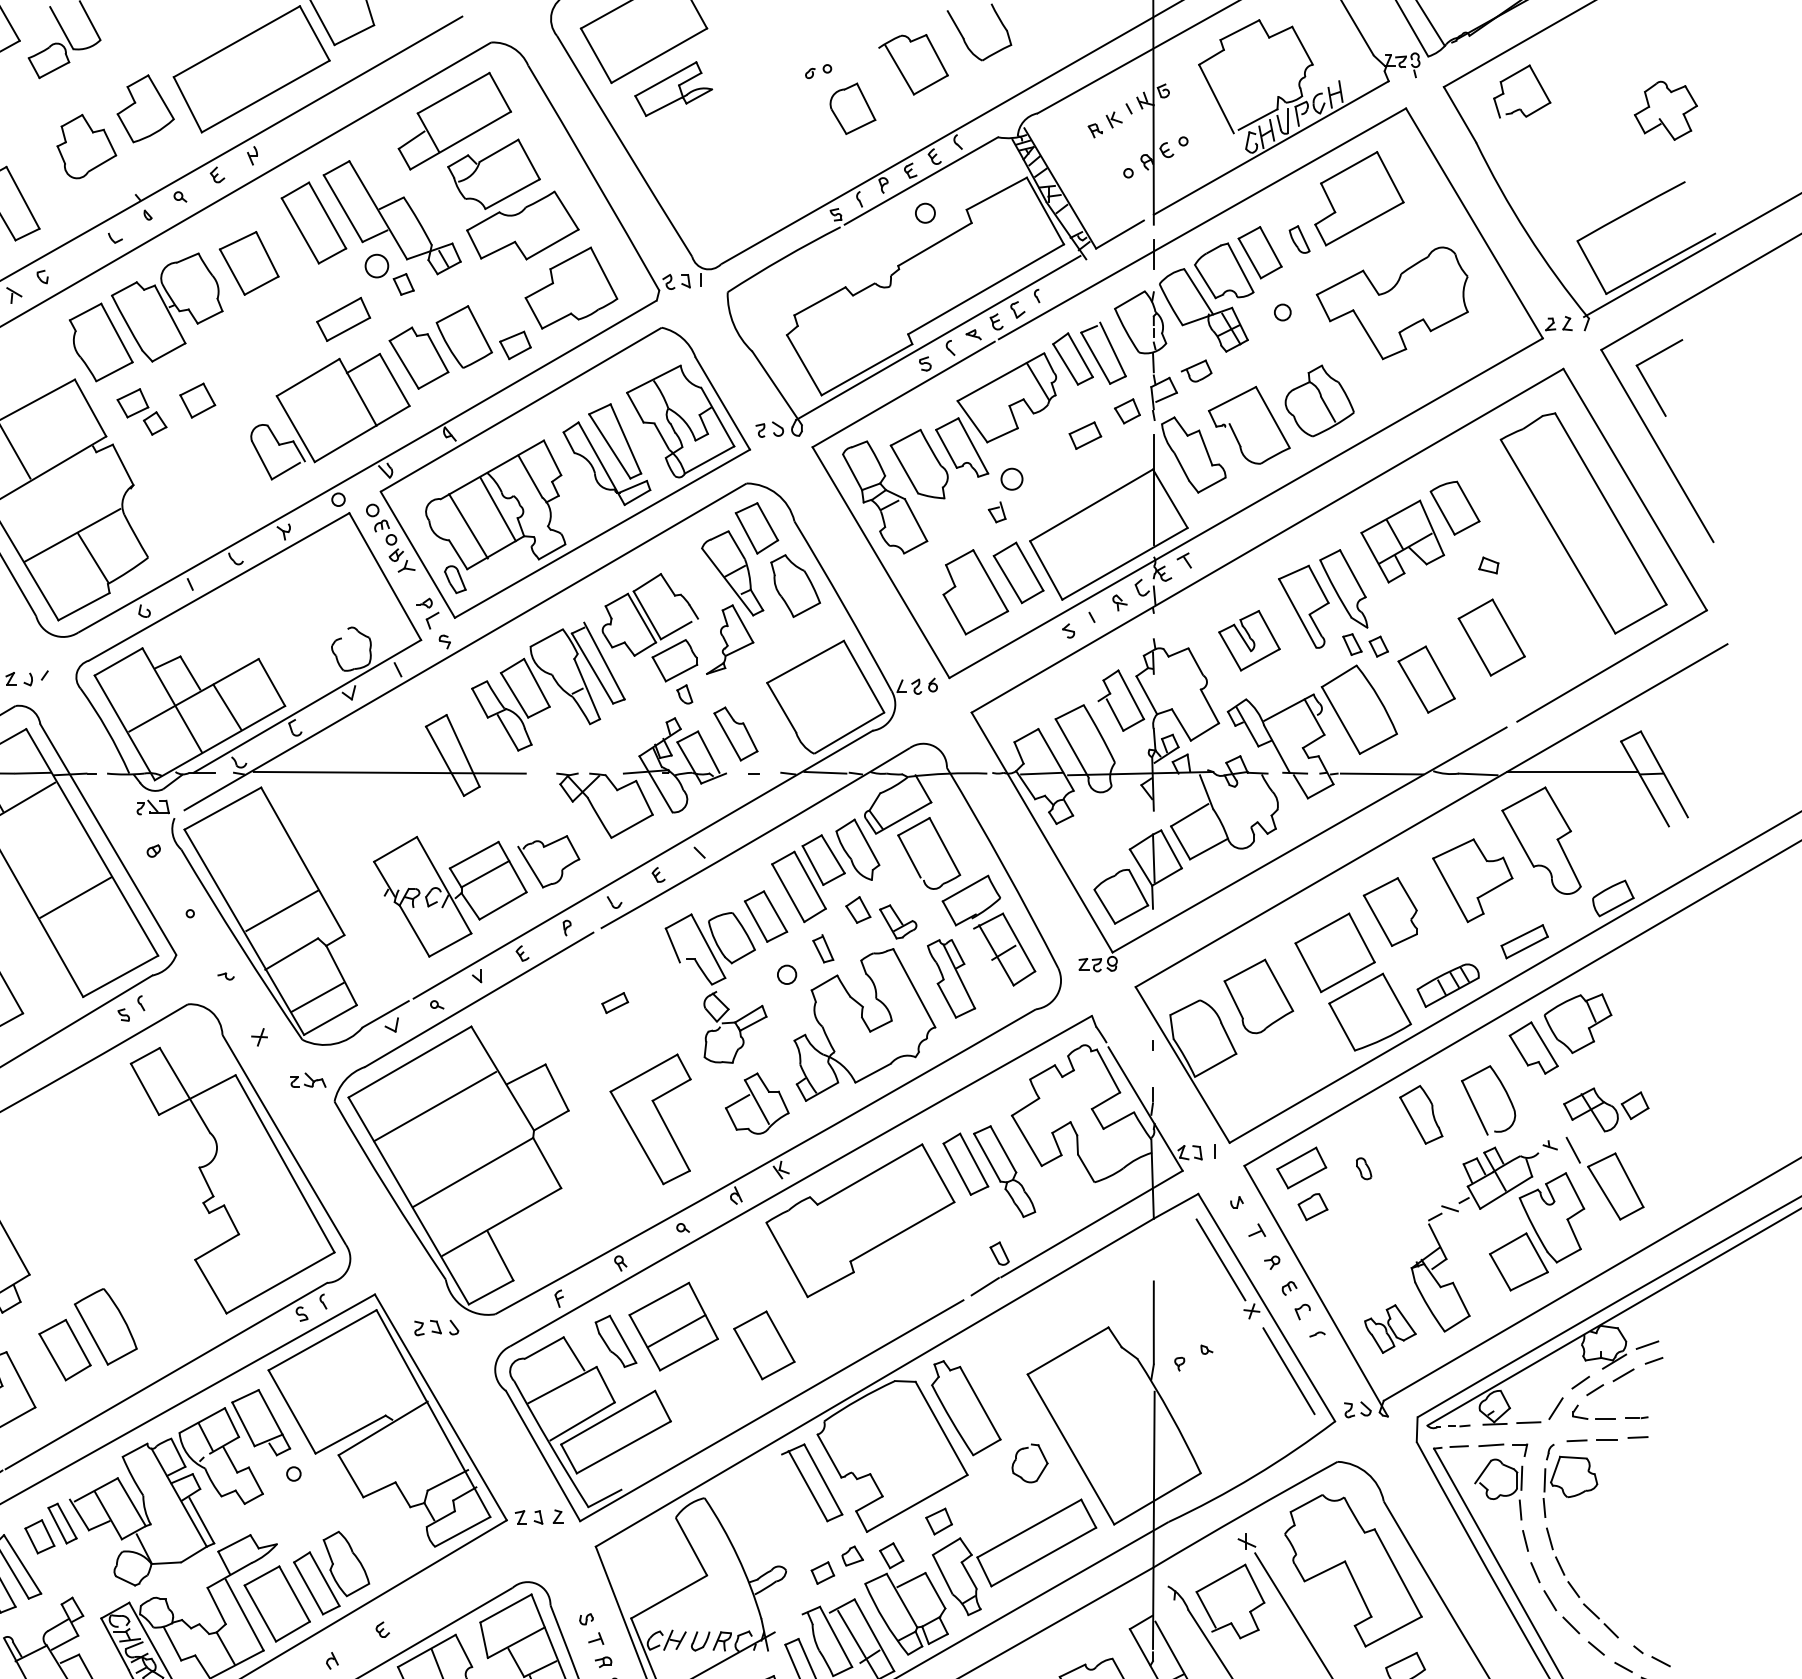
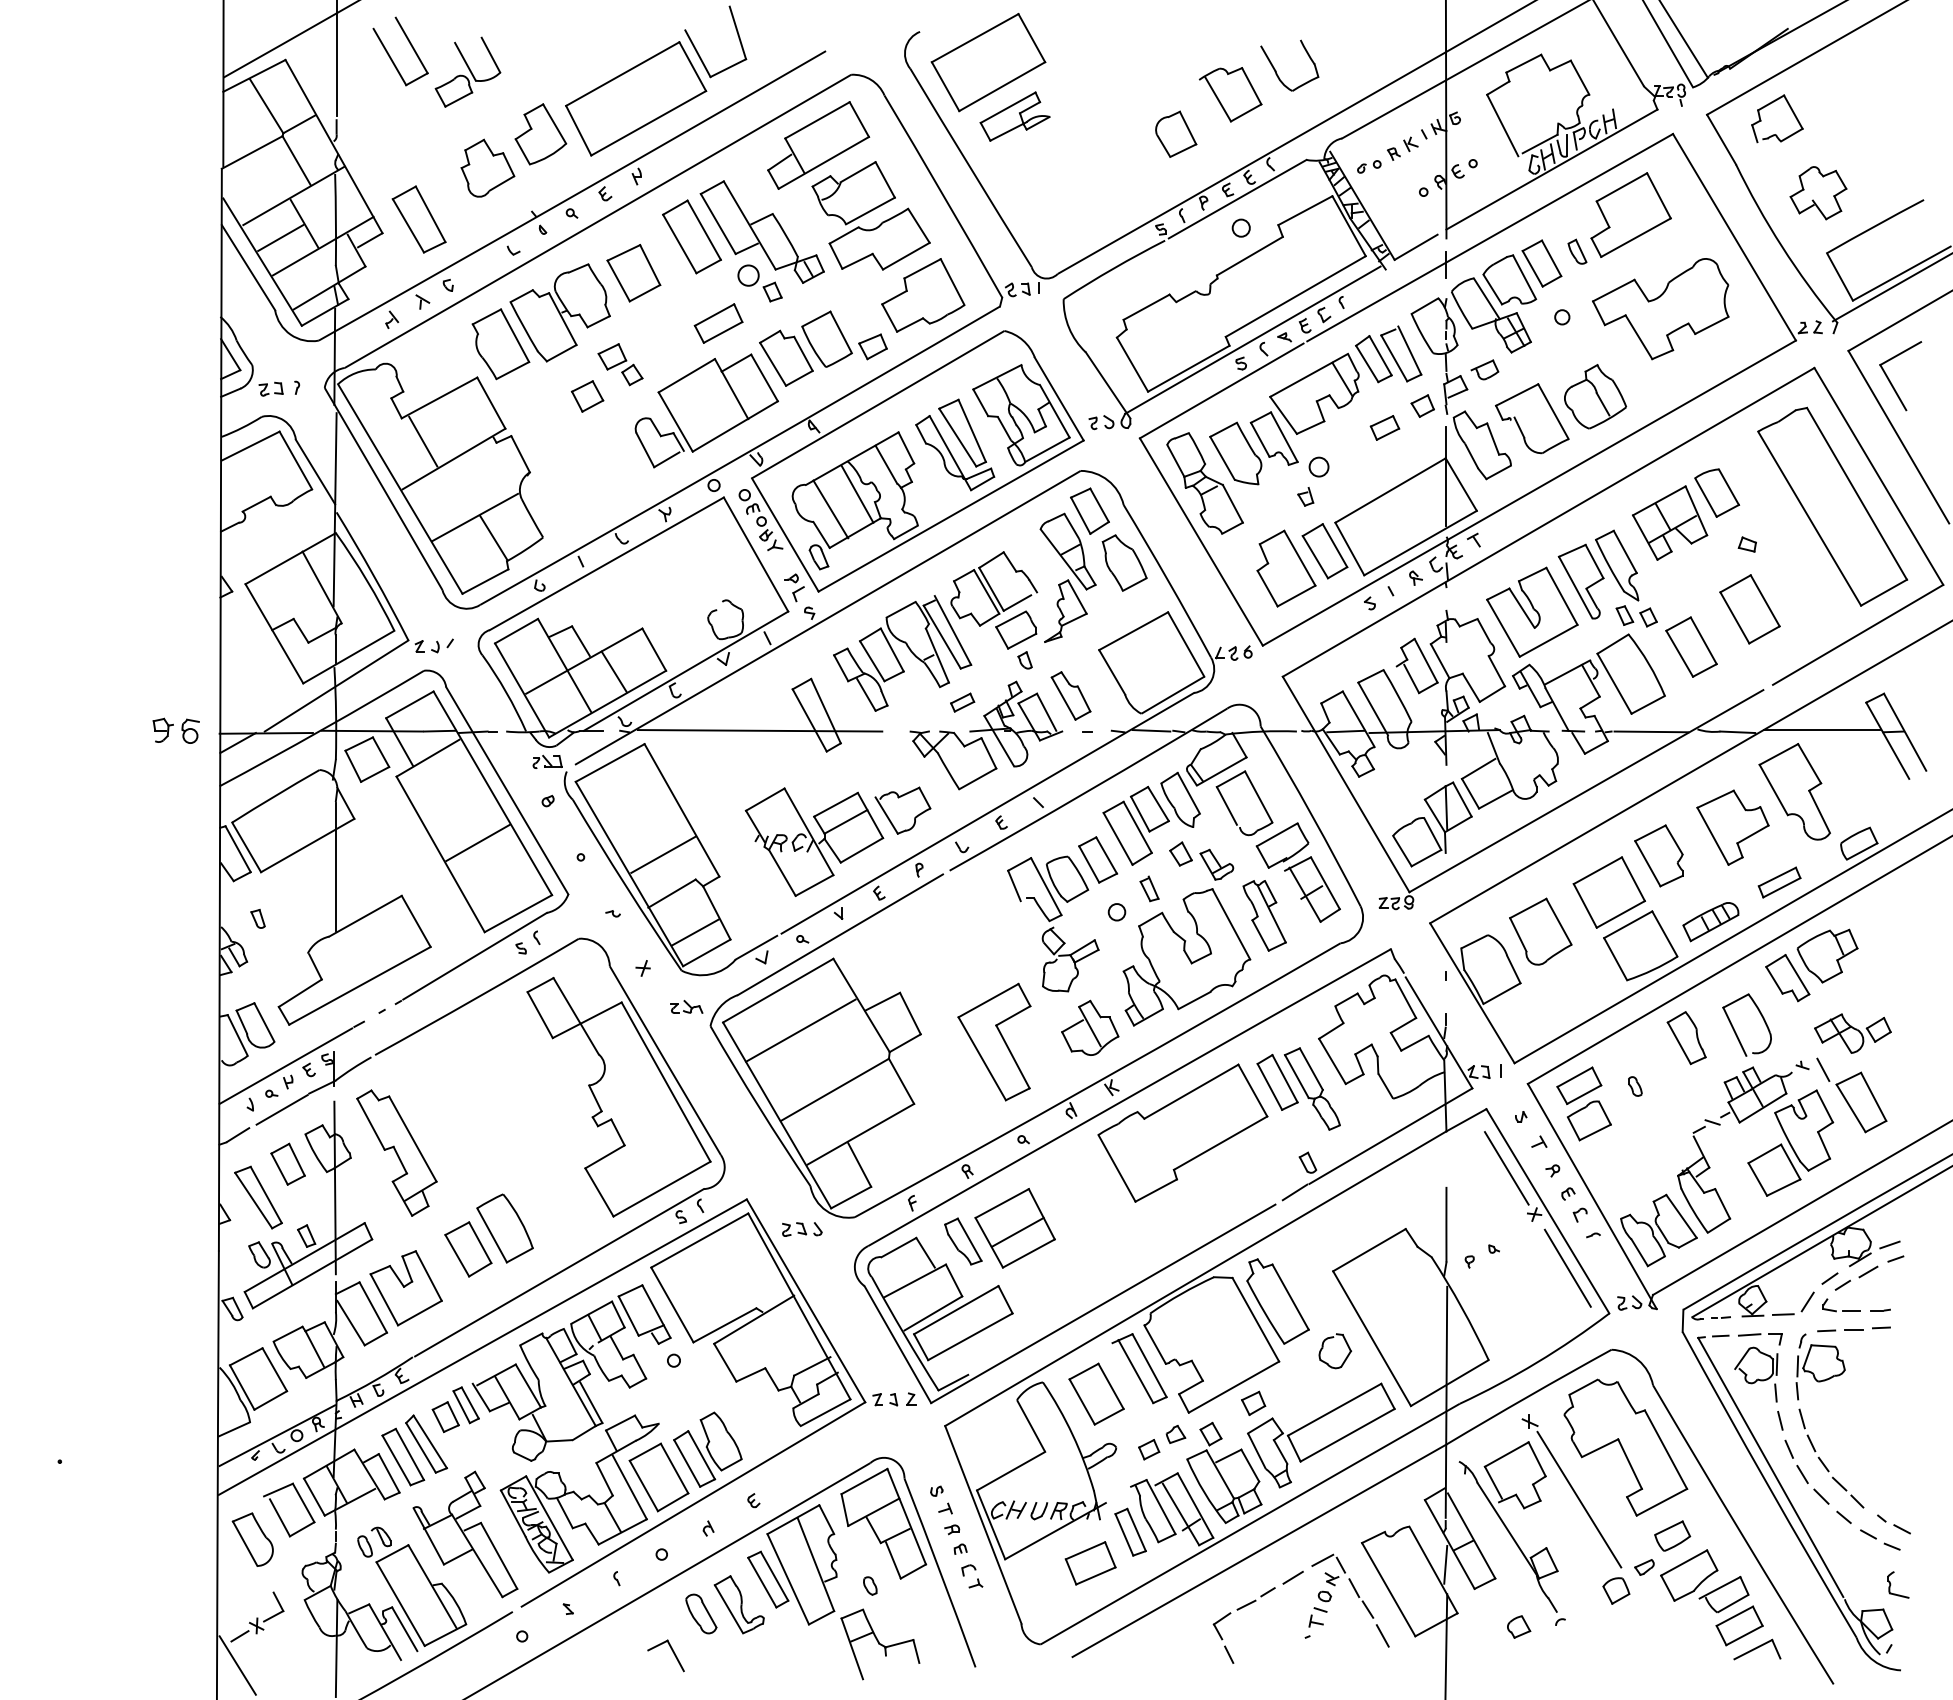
part: (818, 71) -> (1369, 166), moved
part: (1665, 111) -> (1818, 193), moved
part: (141, 411) -> (620, 364), moved
part: (1249, 639) -> (1532, 611), size x1.67
part: (615, 1002) -> (962, 702), moved
part: (1313, 1206) -> (1589, 1120), size x1.67
part: (1389, 1329) -> (1658, 1230), size x1.67
part: (764, 1344) -> (1096, 1393), moved

